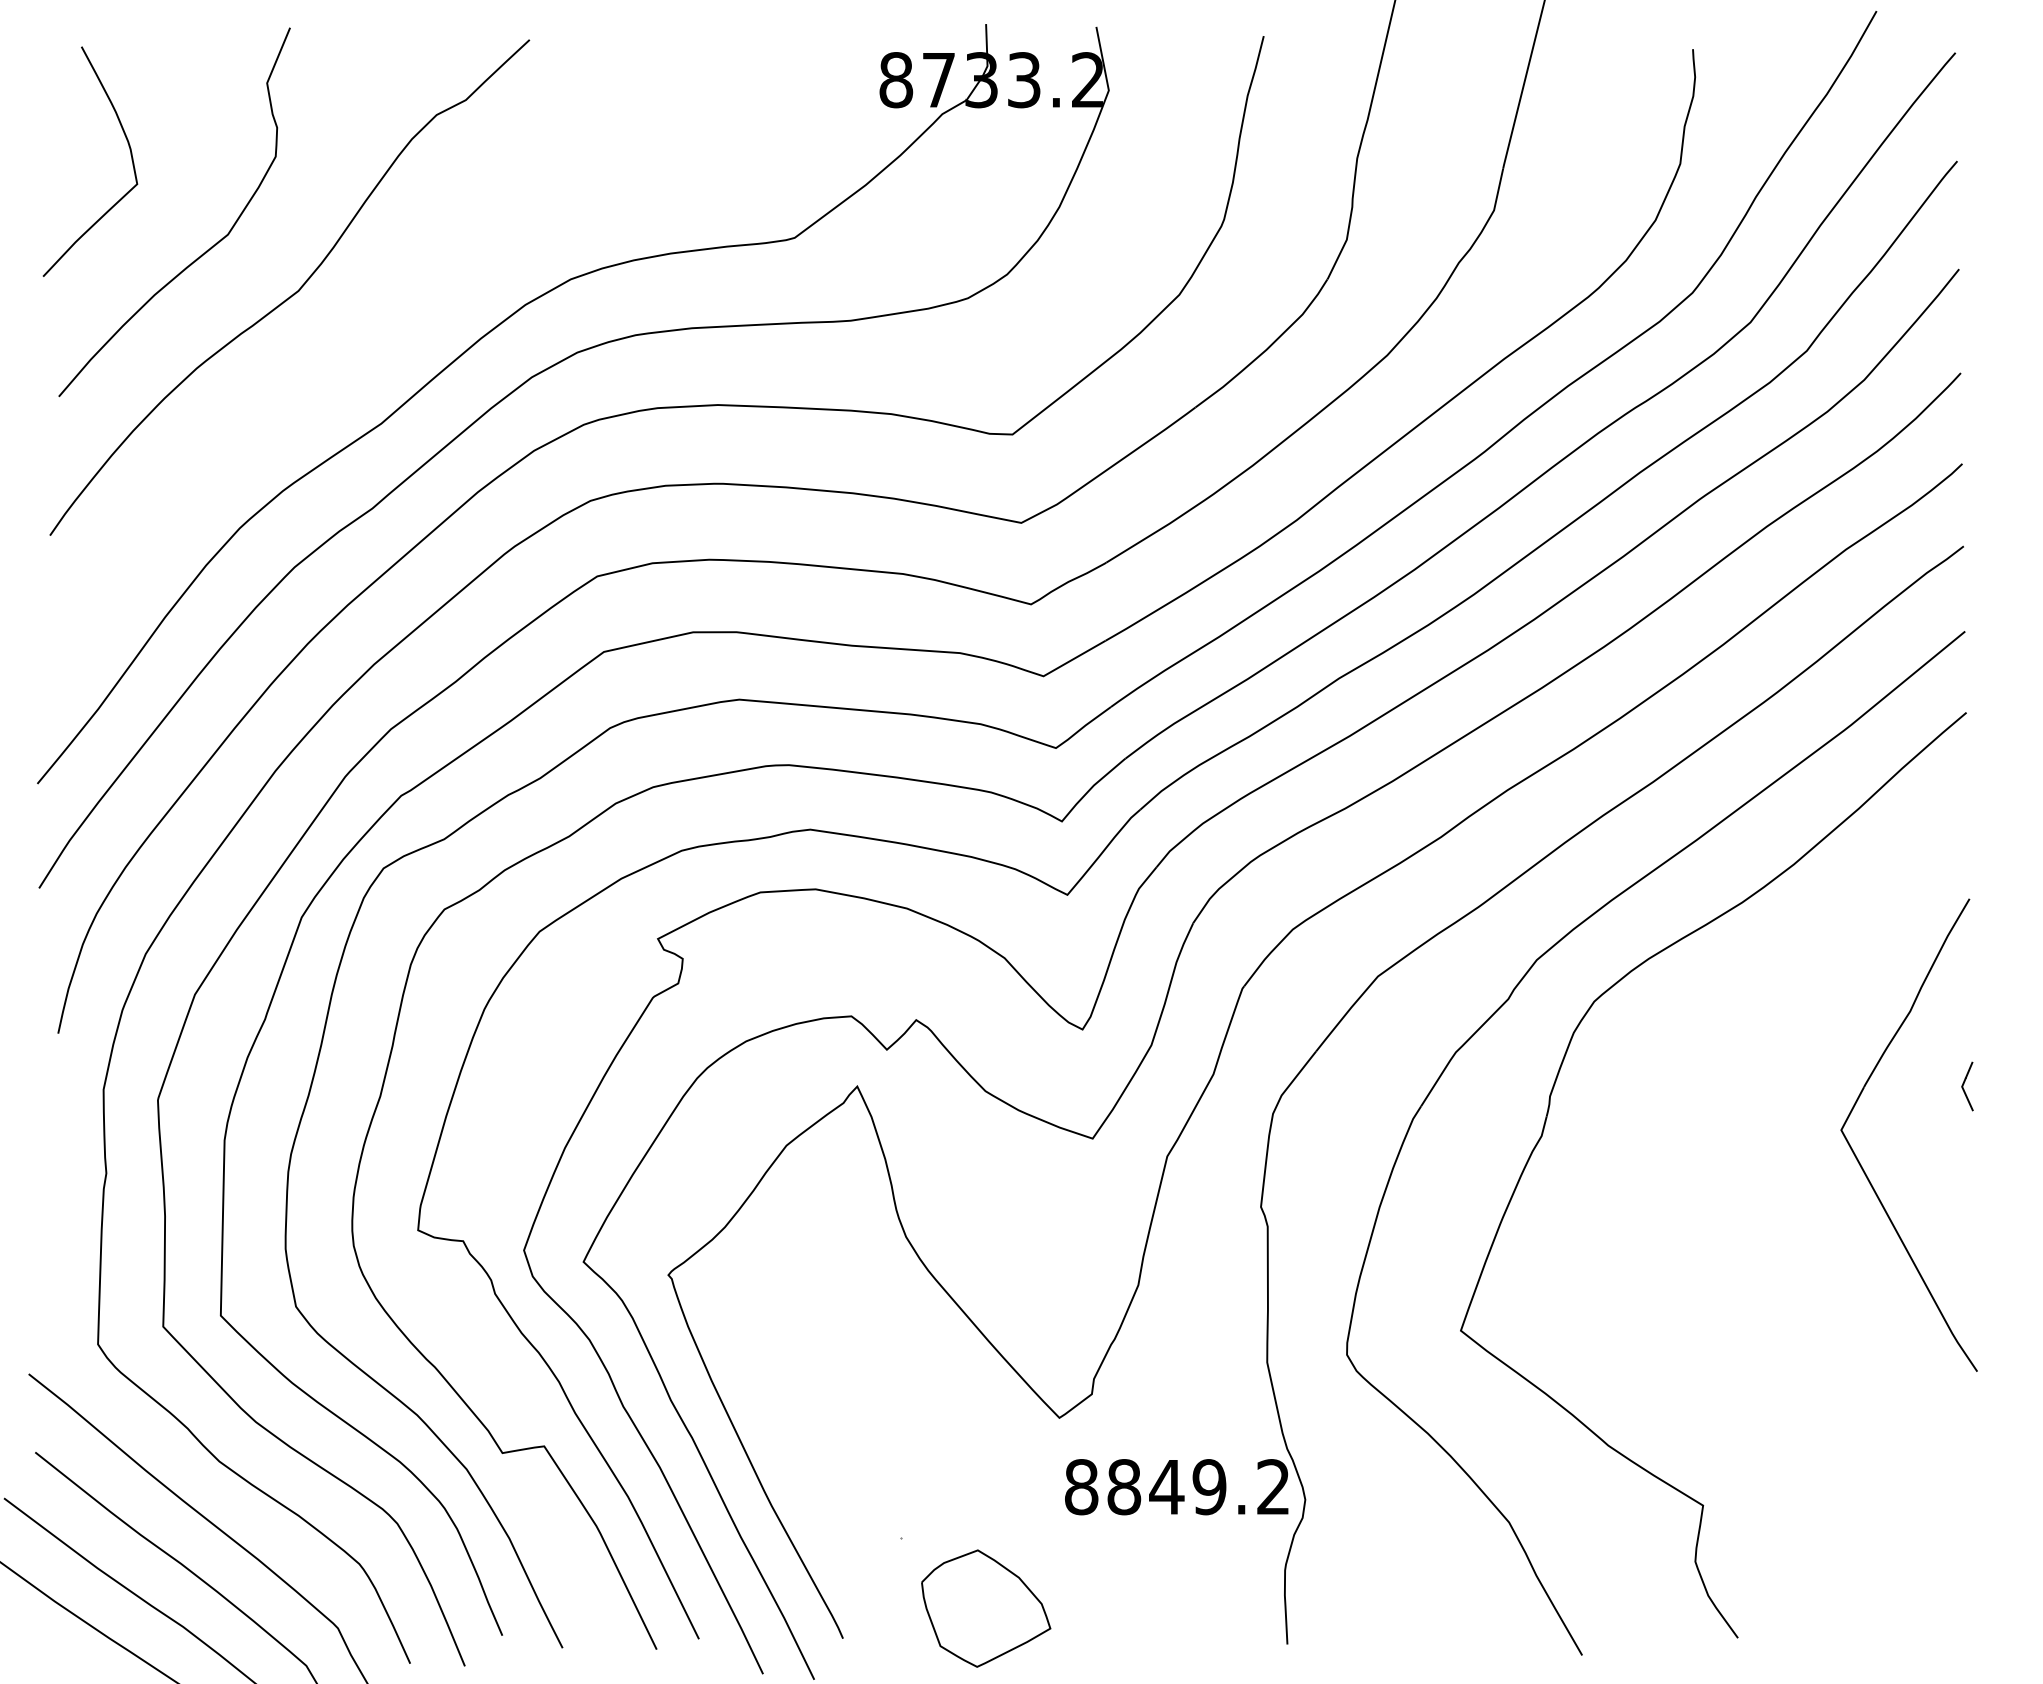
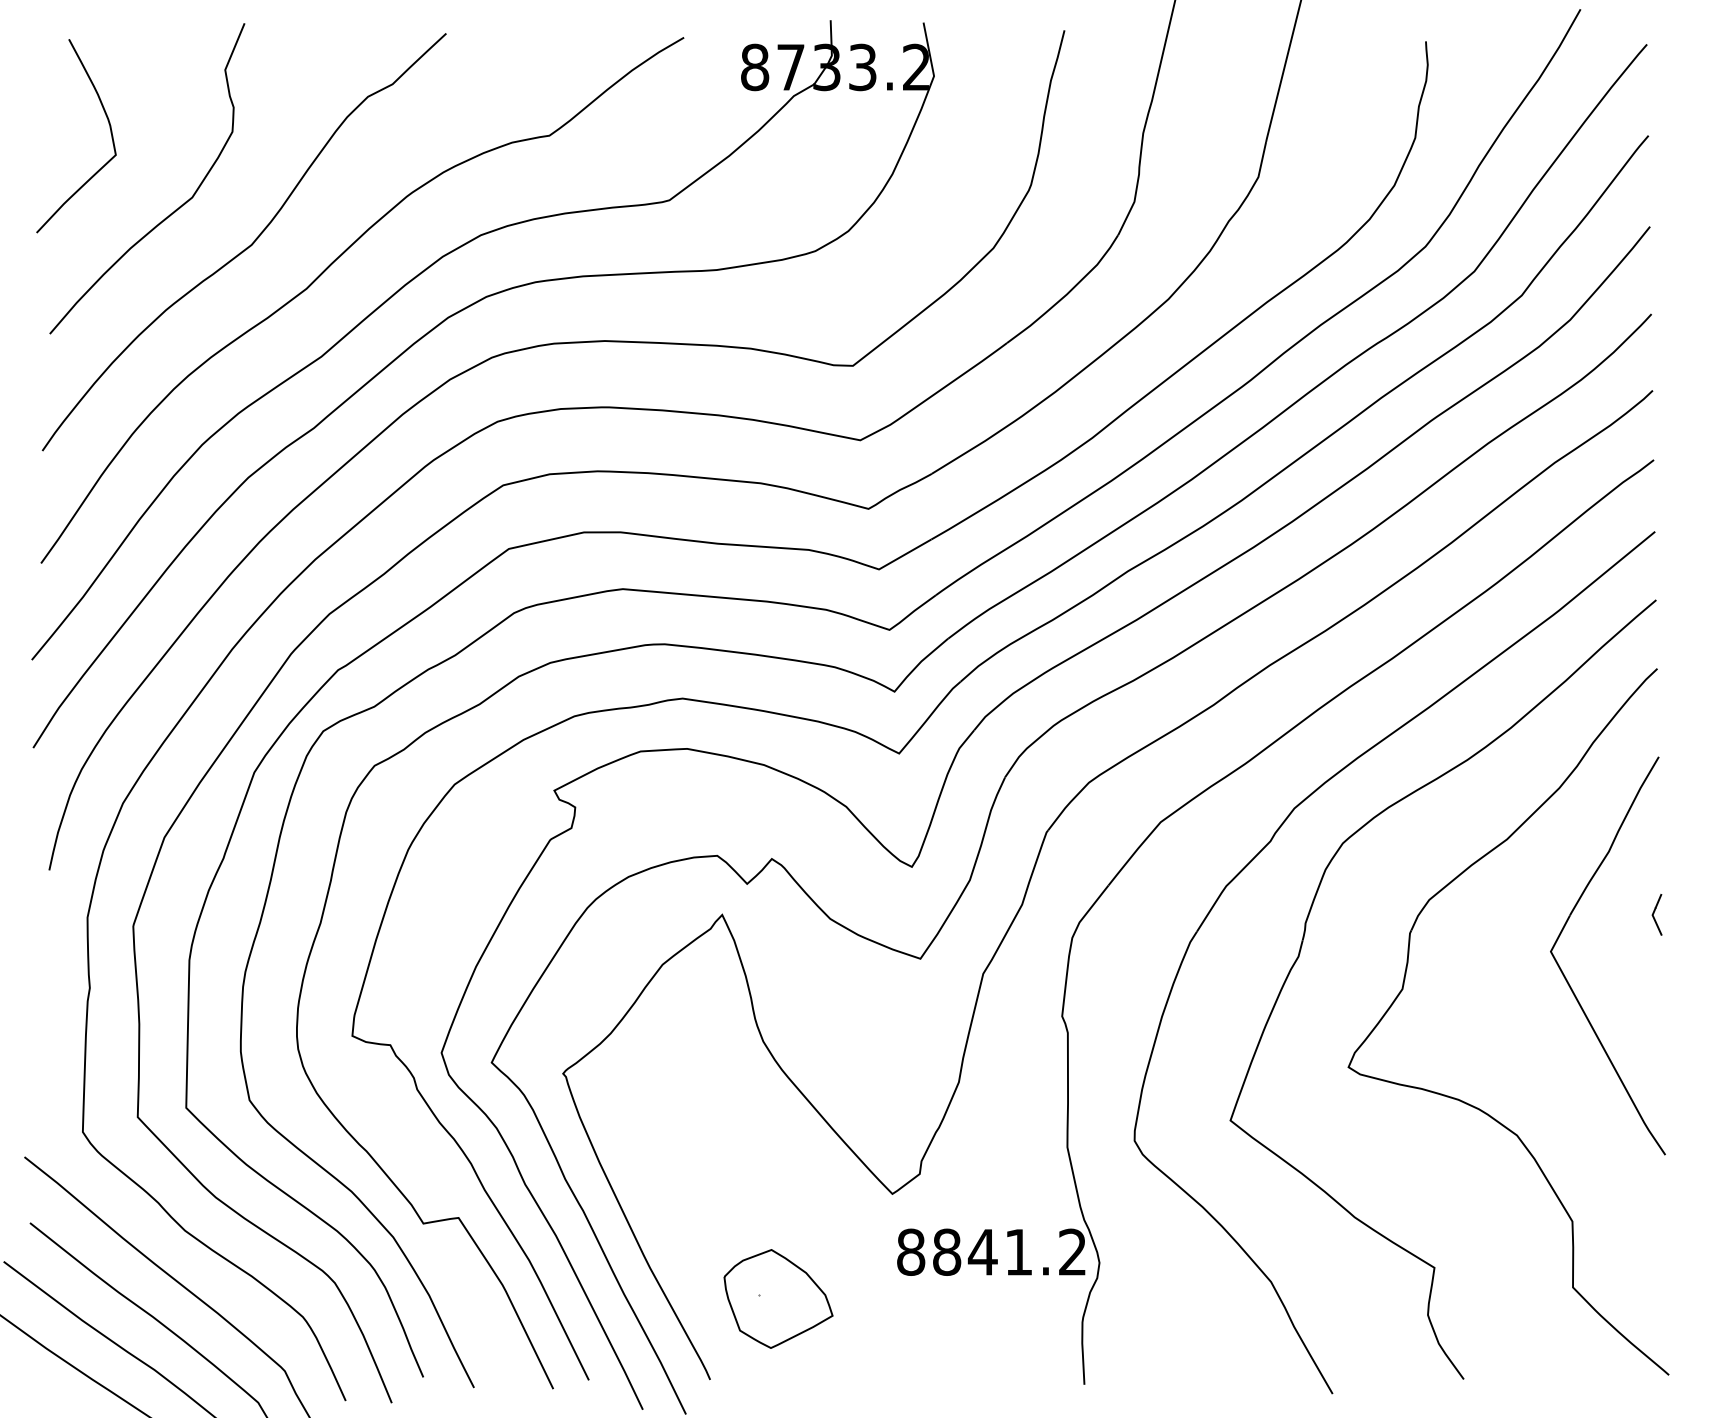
curve: (390, 317) -> (329, 267), added
part: (1746, 1311) -> (1471, 1104), added
text: (1209, 1487) -> (1018, 1252), 8849.2 -> 8841.2
part: (986, 1608) -> (778, 1298), moved

